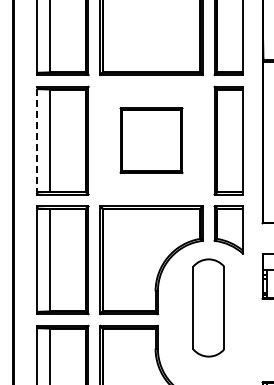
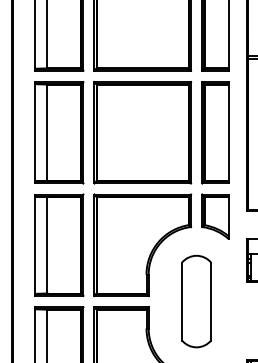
line: (37, 140) -> (35, 132), dashed -> solid
part: (151, 140) -> (142, 132), size x1.67
part: (208, 307) -> (196, 301), moved

